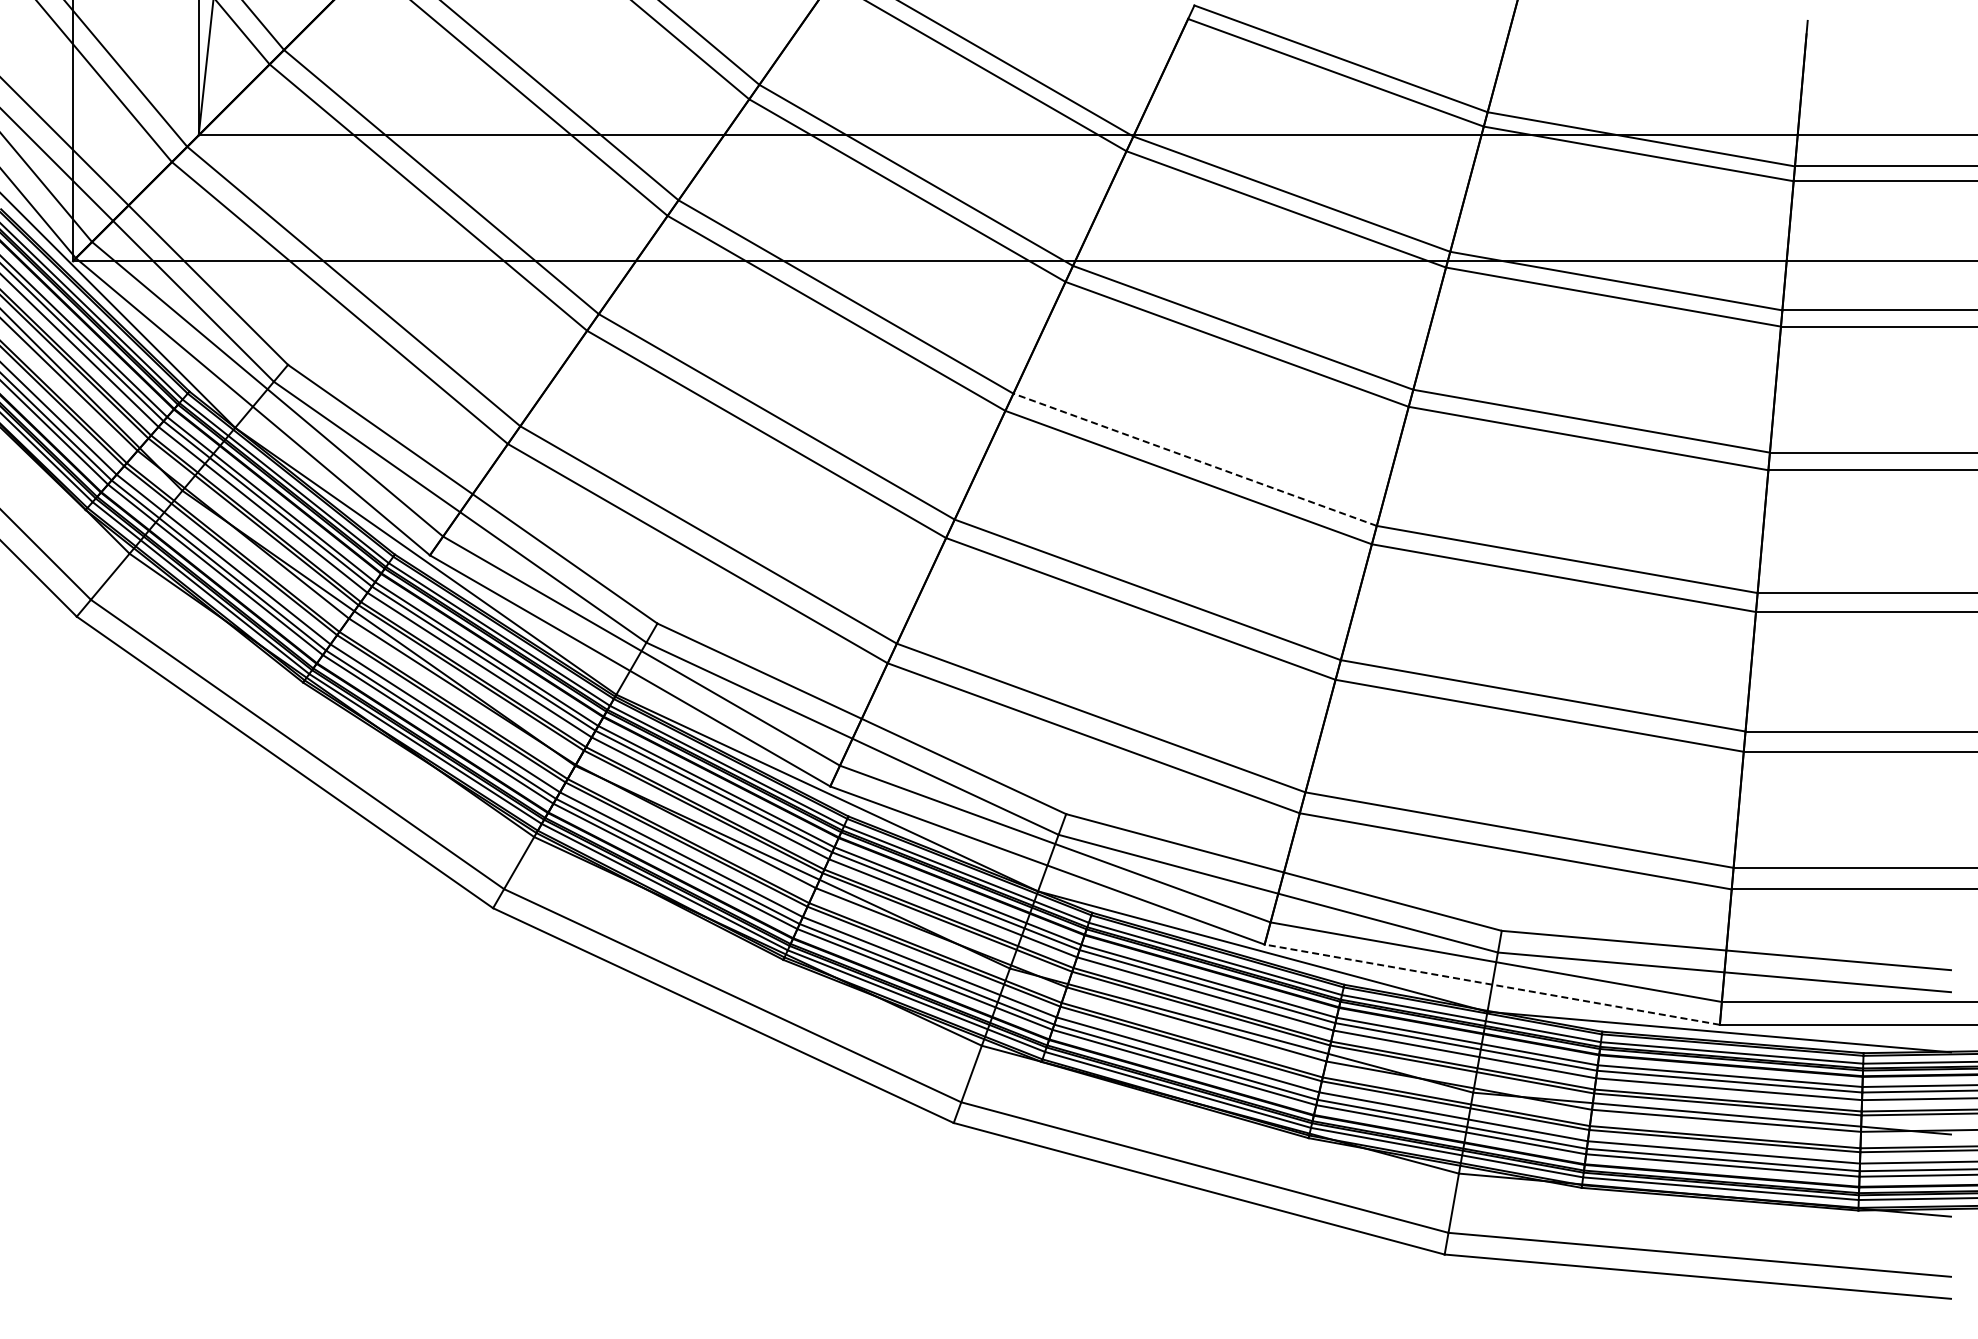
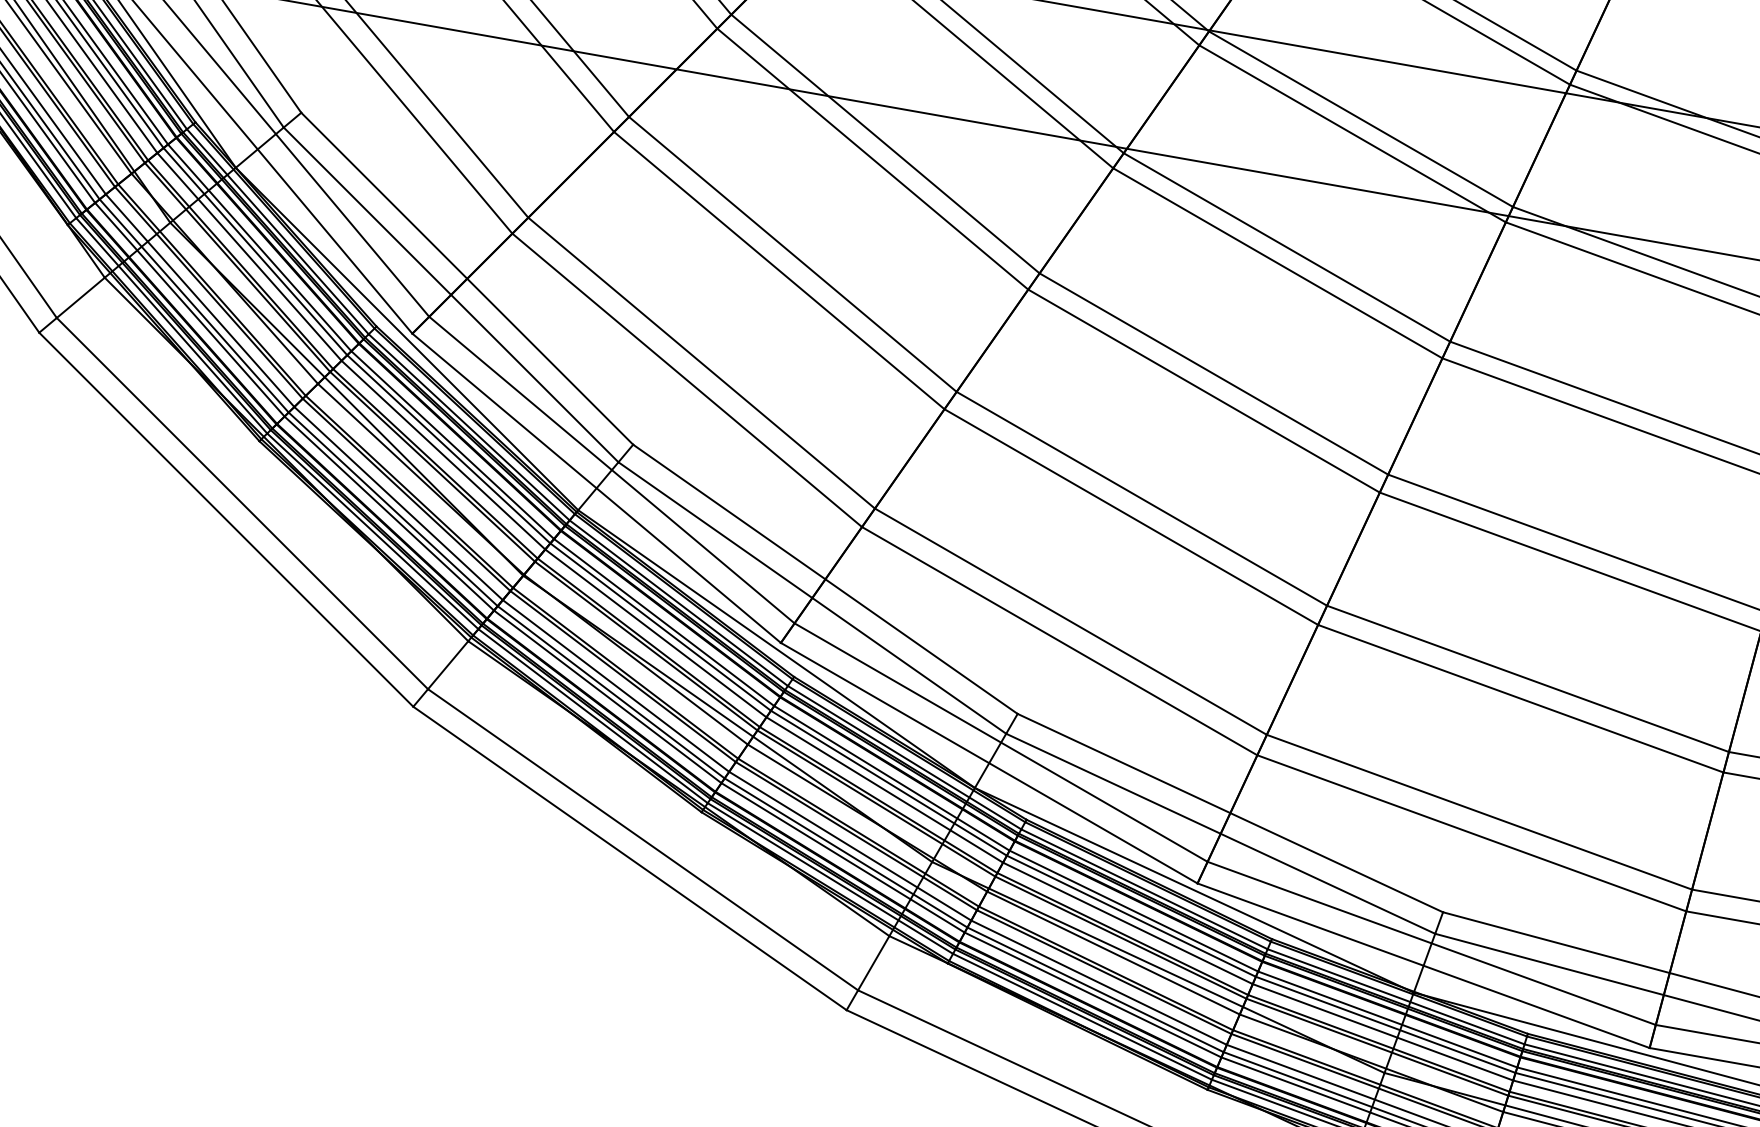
line: (1194, 459) -> (1213, 373), dashed -> solid
line: (1491, 984) -> (1422, 965), dashed -> solid

